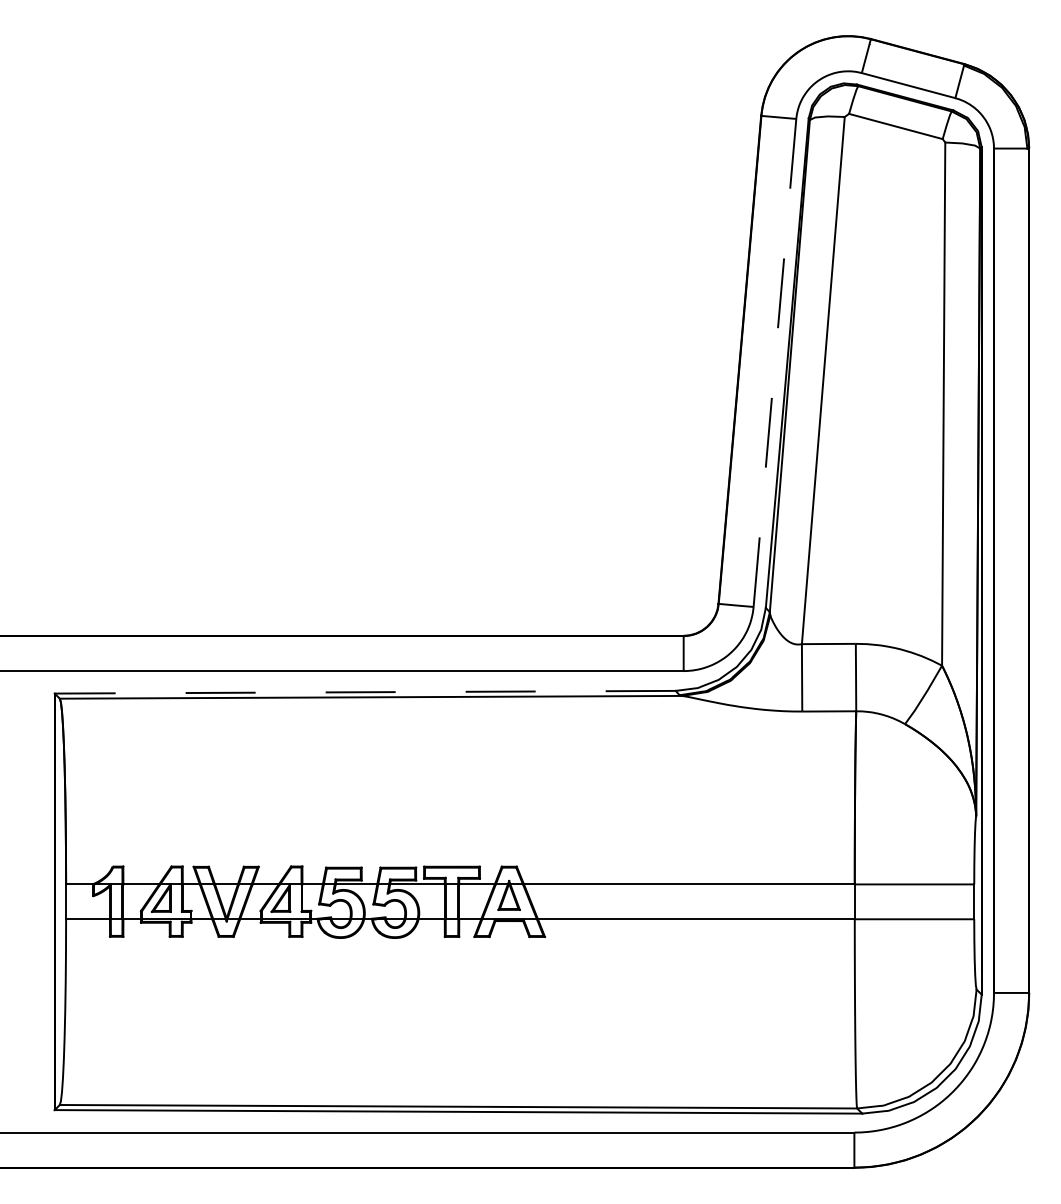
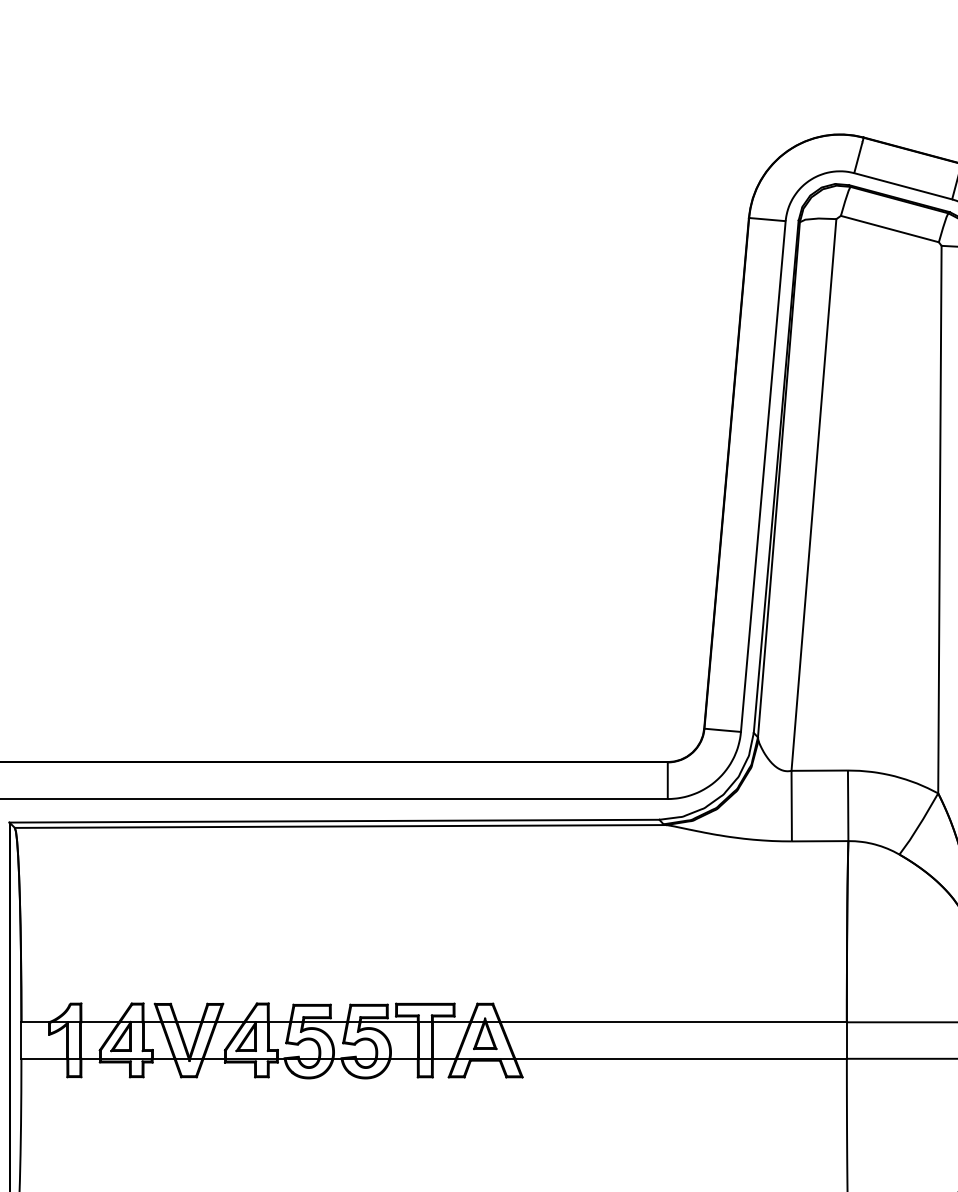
line: (774, 362) -> (762, 476), dashed -> solid
line: (364, 692) -> (333, 821), dashed -> solid

